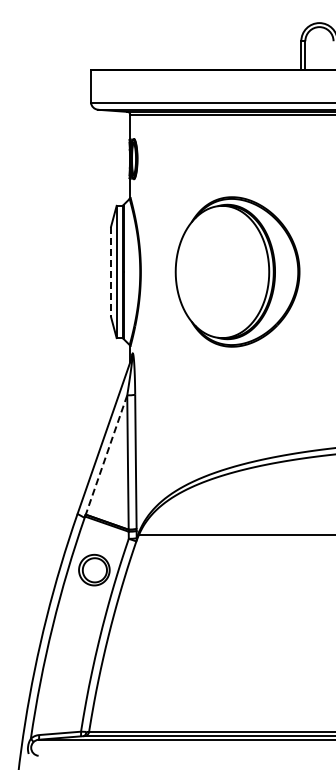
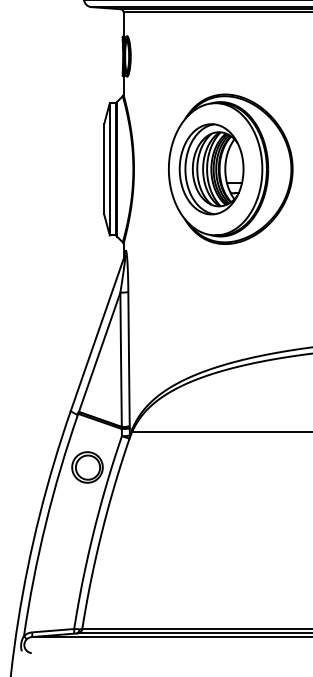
part: (218, 271) -> (211, 168), added
line: (111, 272) -> (104, 169), dashed -> solid
line: (106, 455) -> (99, 352), dashed -> solid

